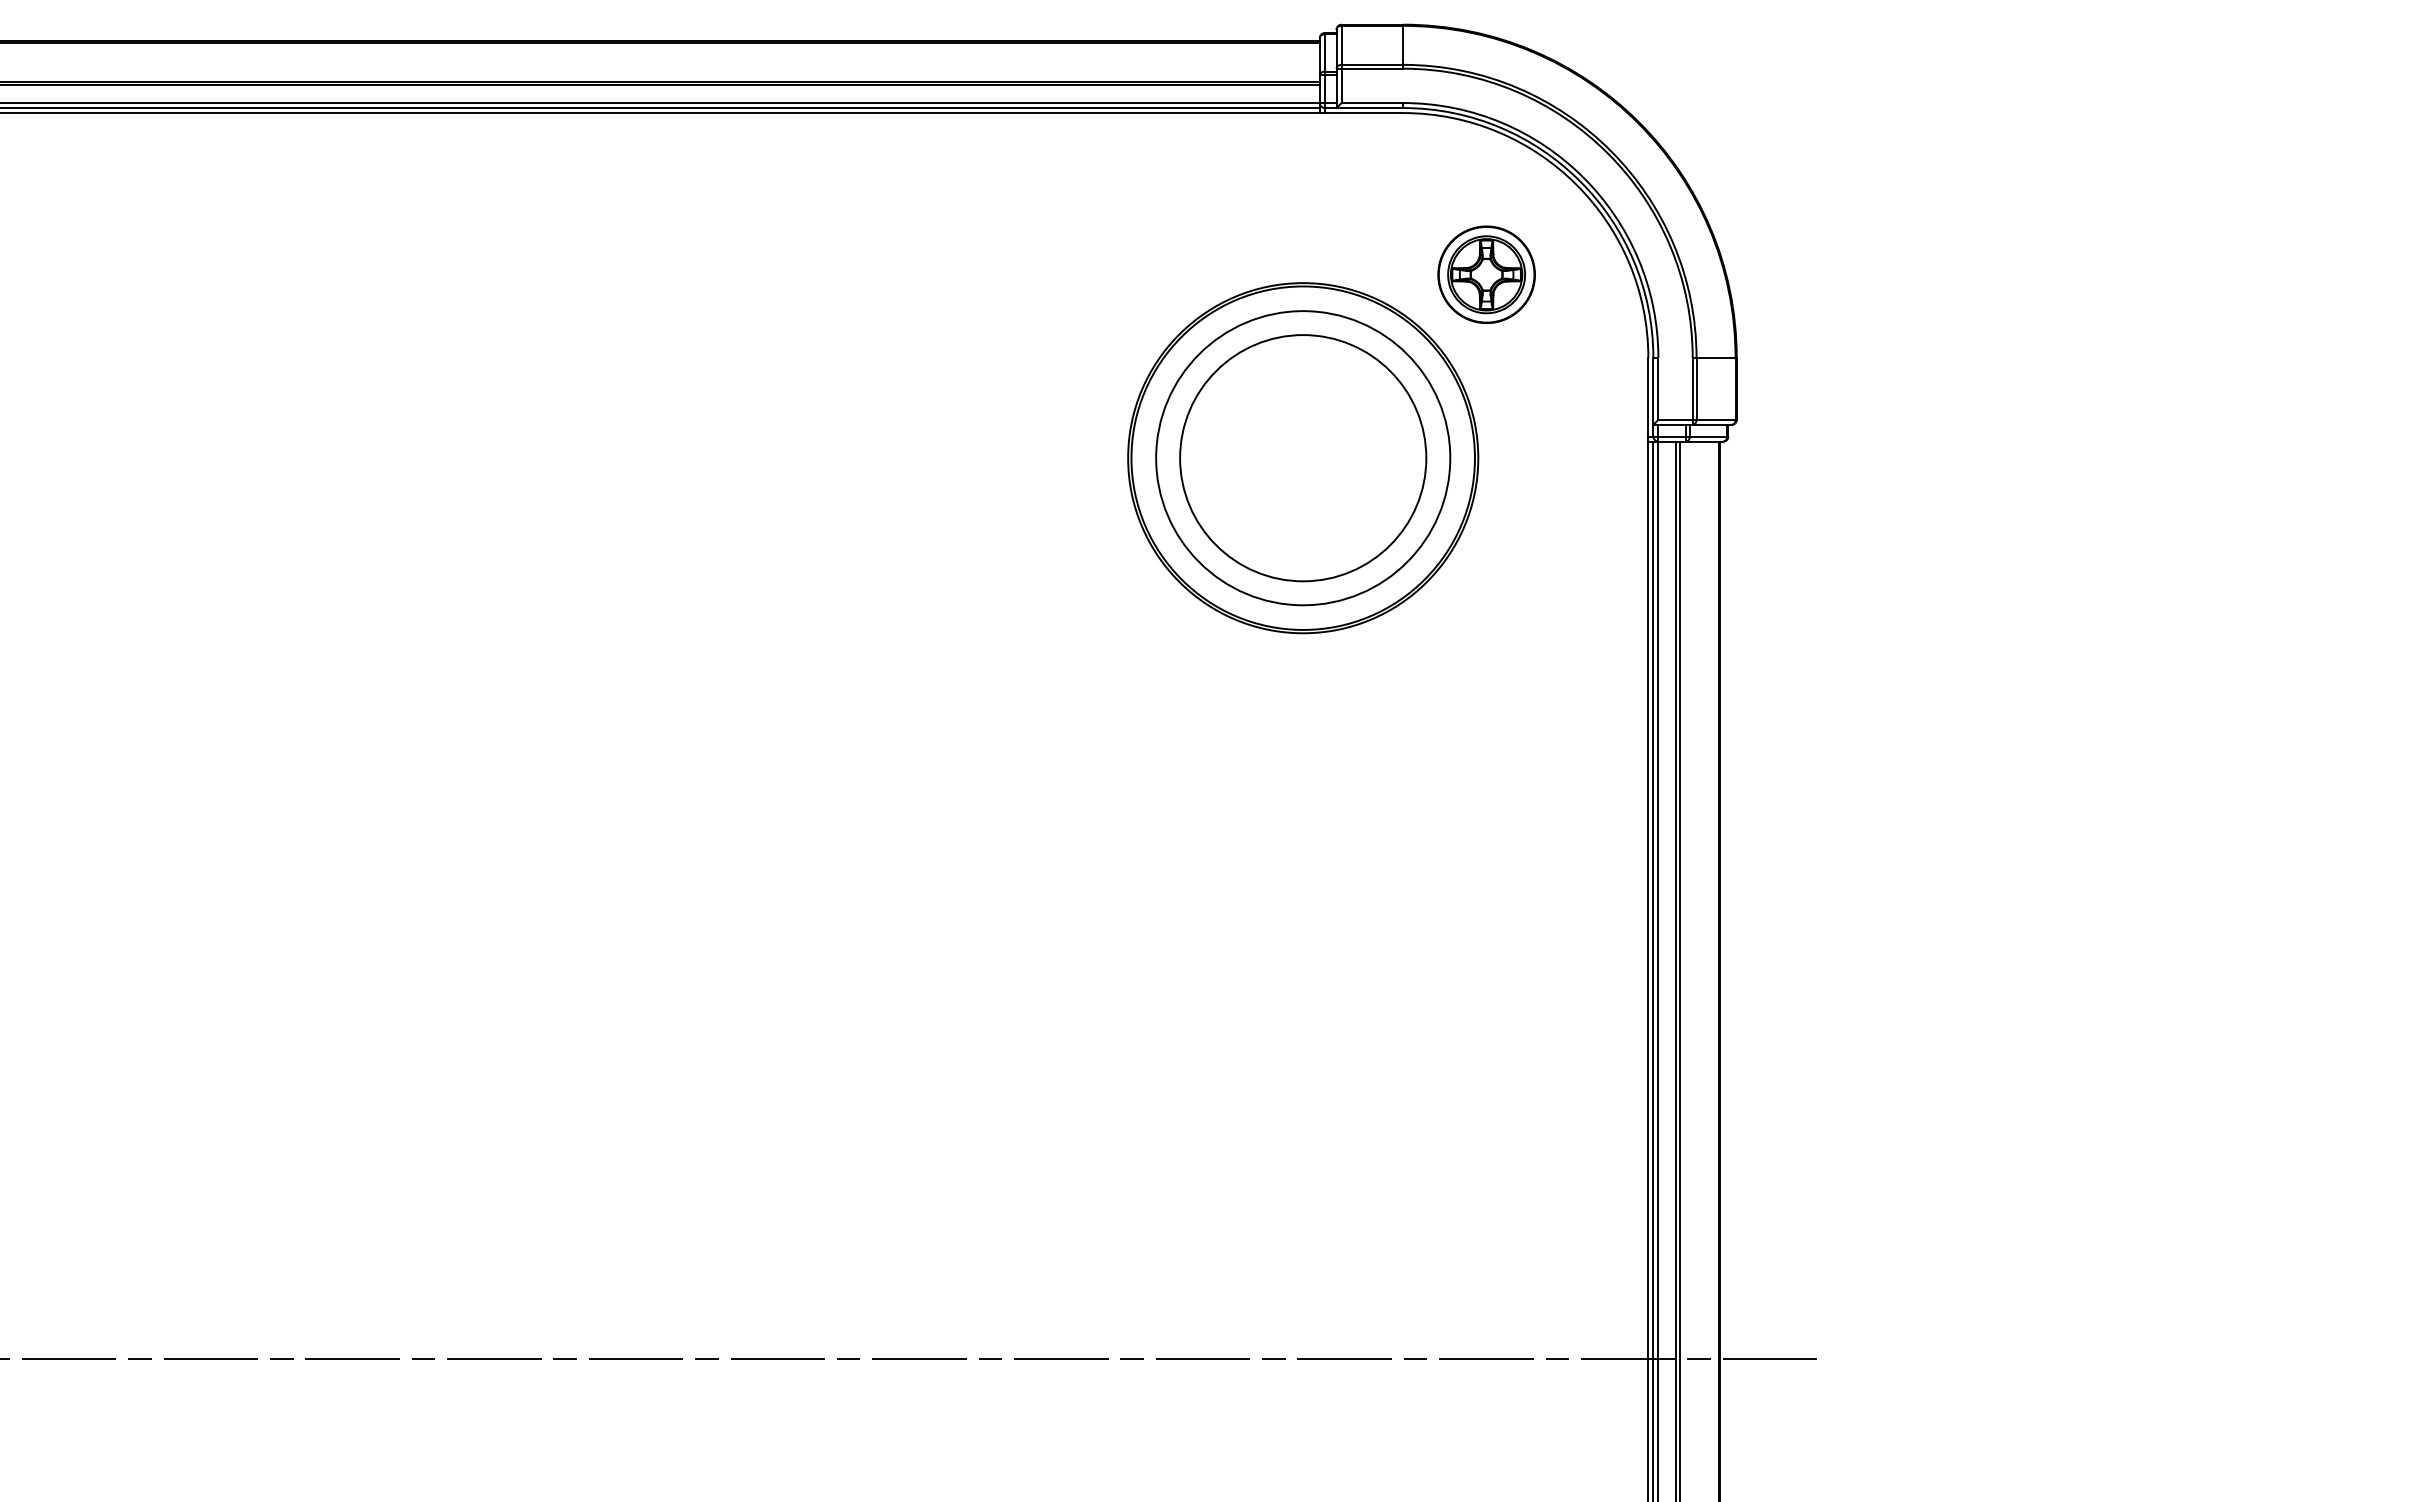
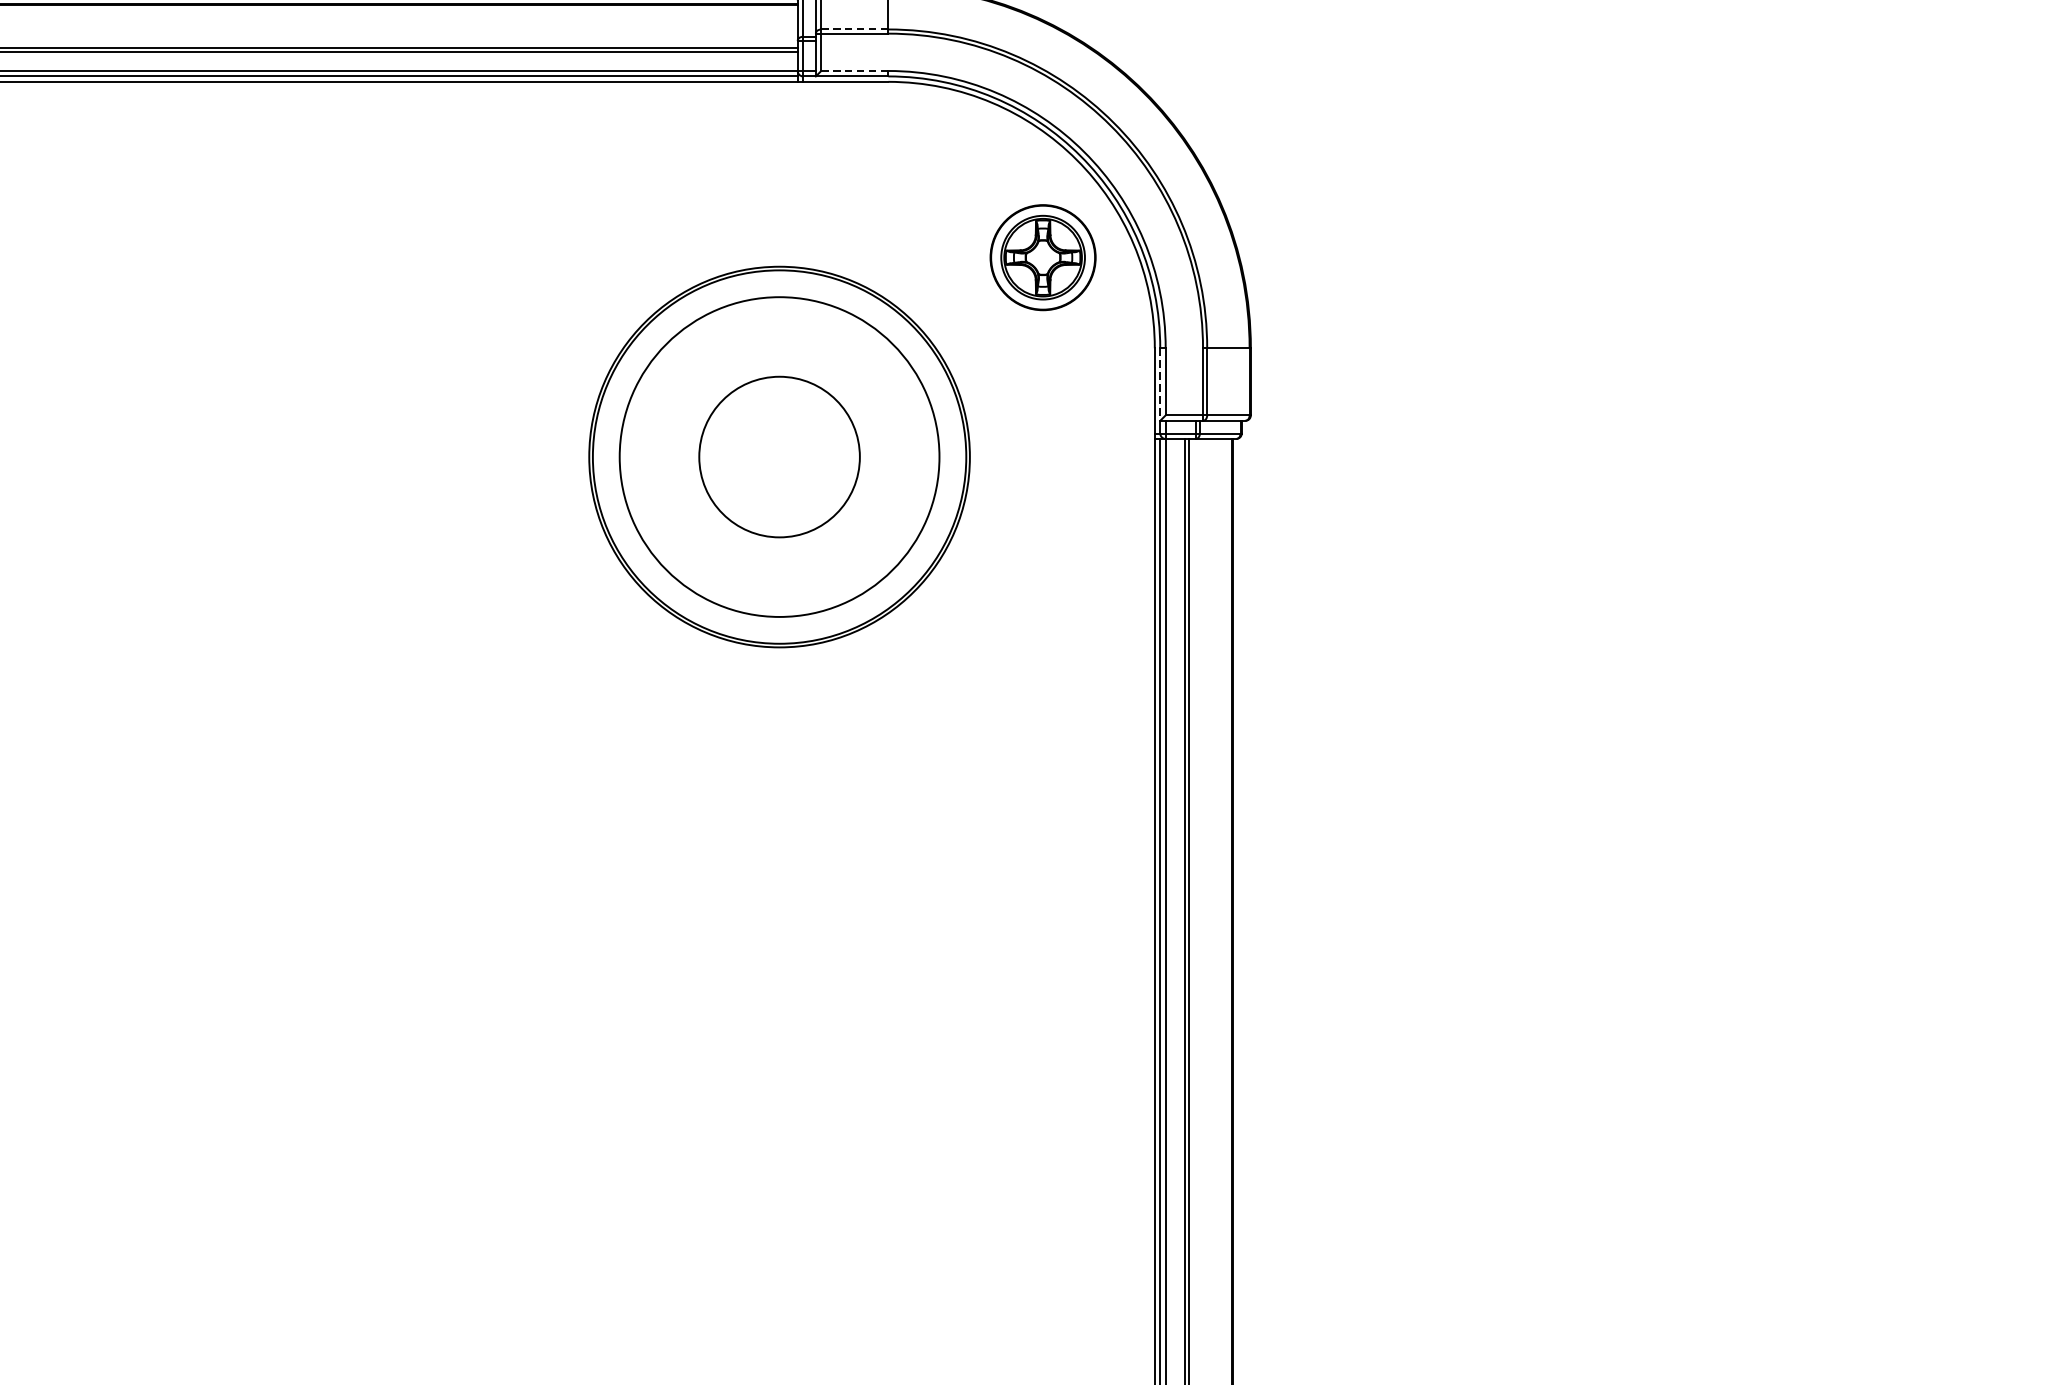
line: (1372, 64) -> (854, 29), solid -> dashed
line: (1372, 103) -> (854, 71), solid -> dashed
part: (1486, 274) -> (1042, 257), moved
line: (1653, 392) -> (1160, 385), solid -> dashed
circle: (1303, 458) -> (779, 457), size x0.6

